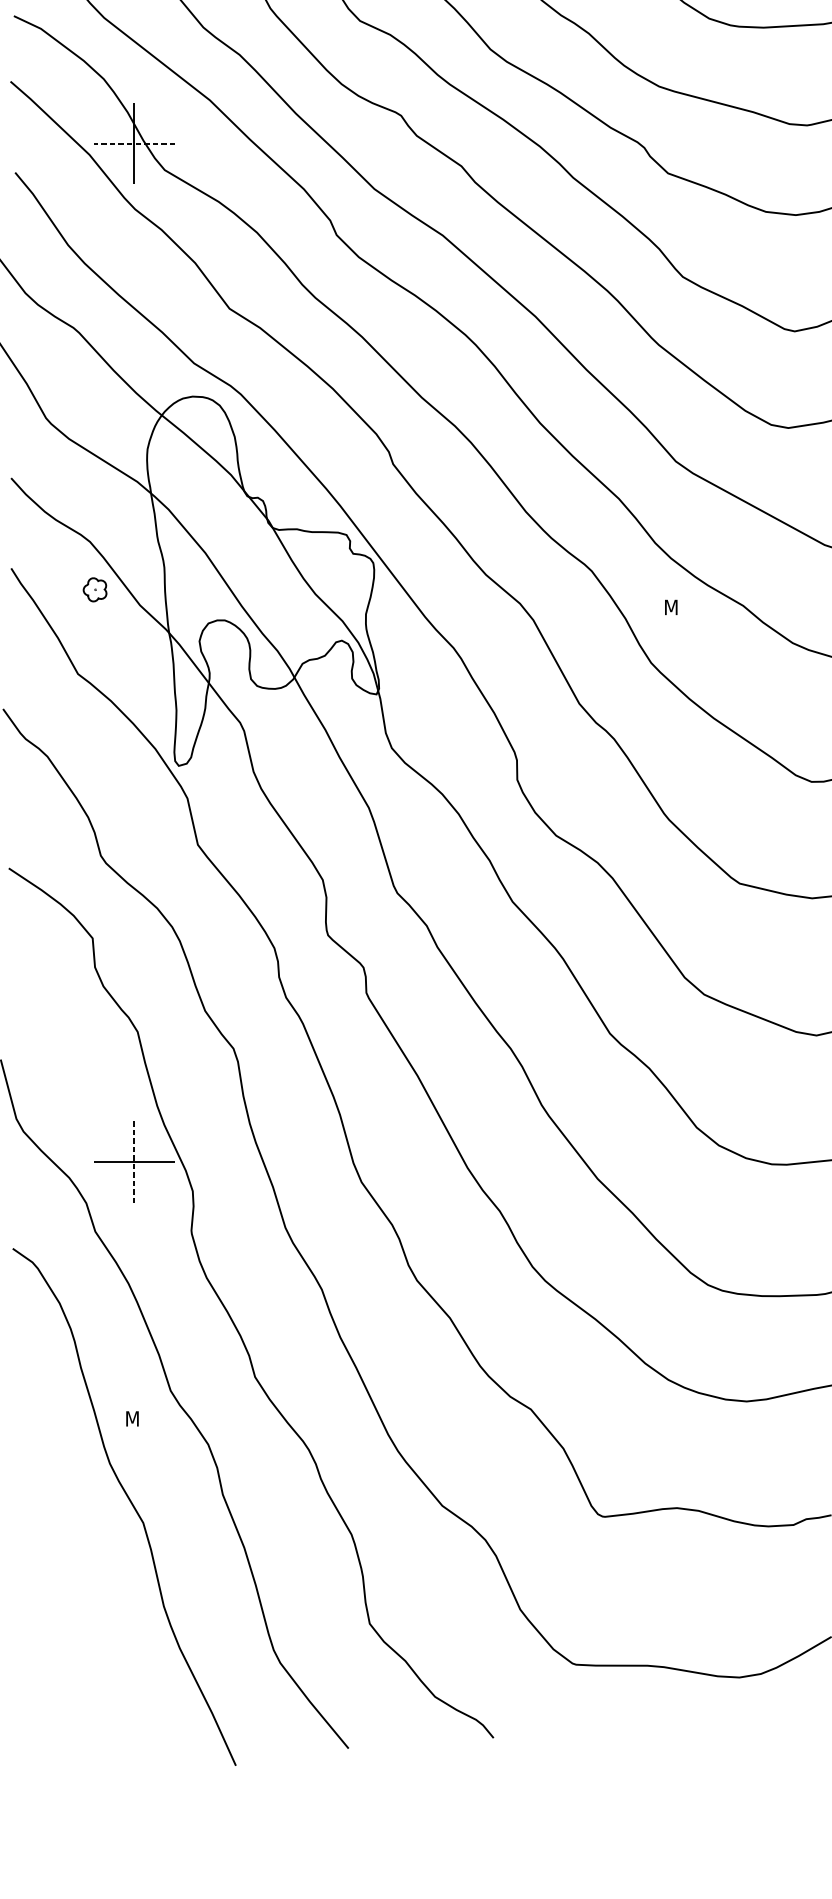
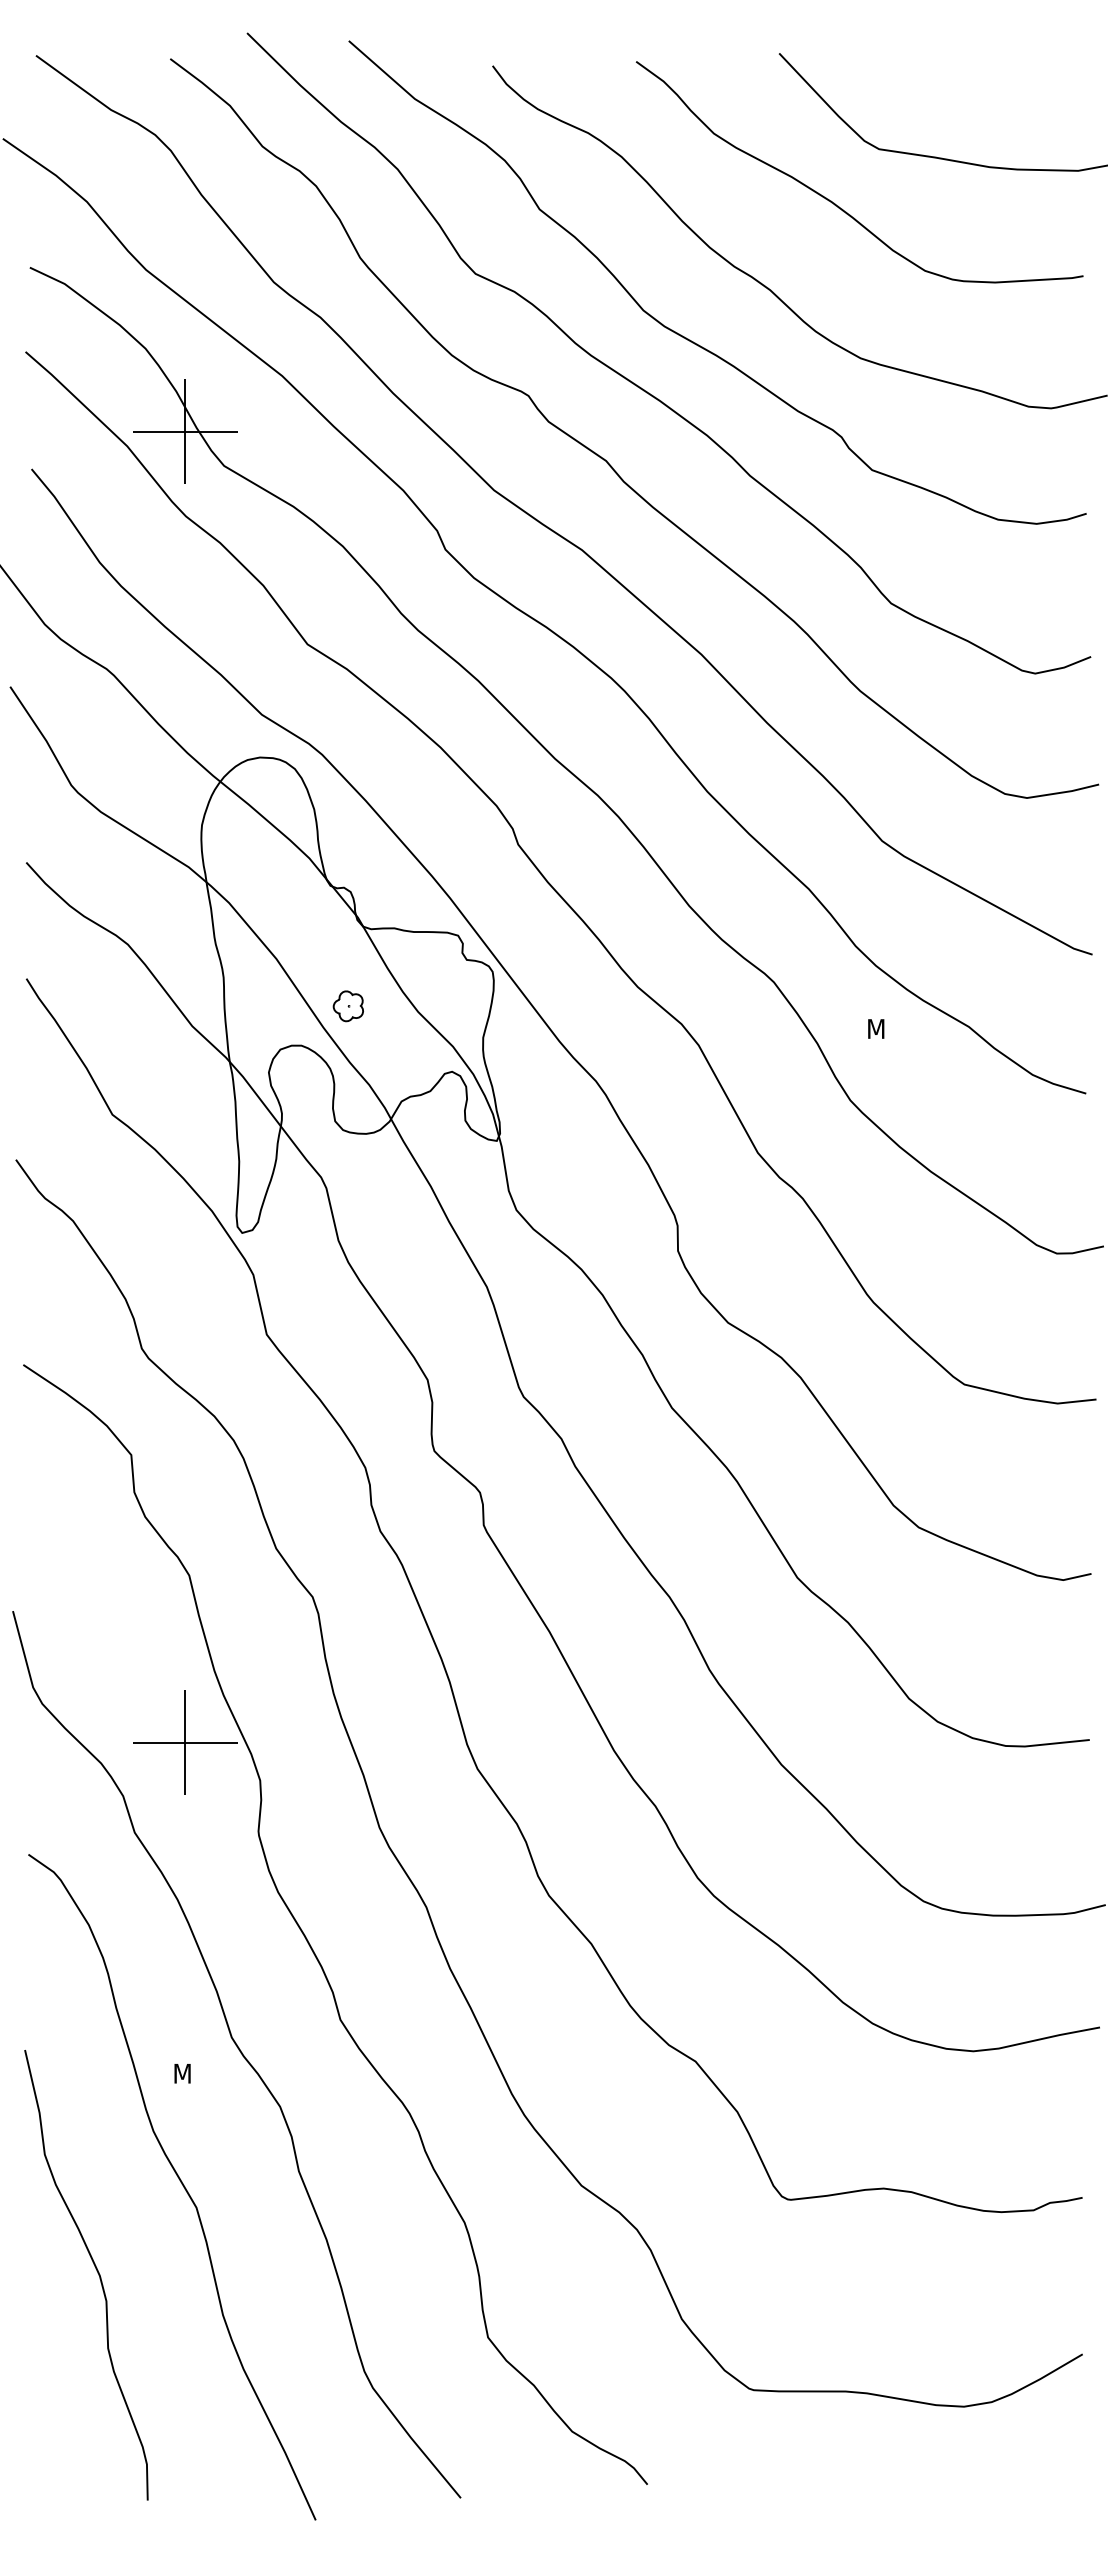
line: (133, 143) -> (184, 431), dashed -> solid
part: (94, 589) -> (347, 1006), moved
line: (134, 1162) -> (185, 1743), dashed -> solid
curve: (65, 1572) -> (96, 2271), added

